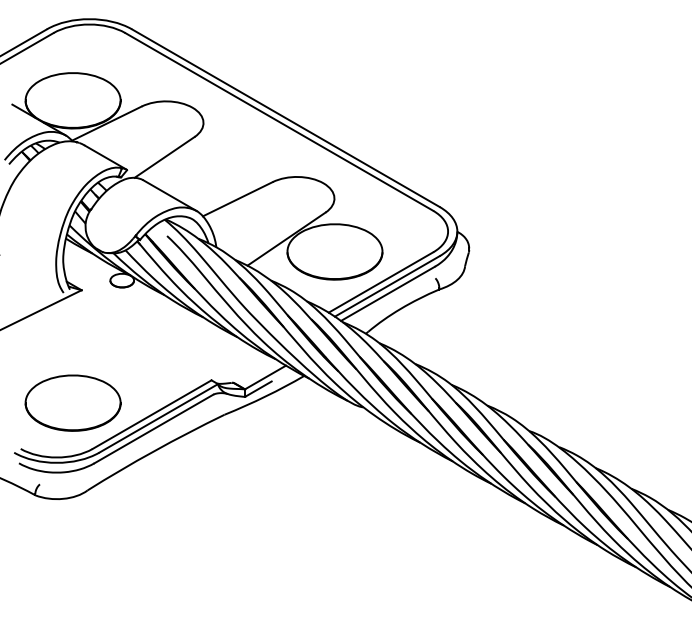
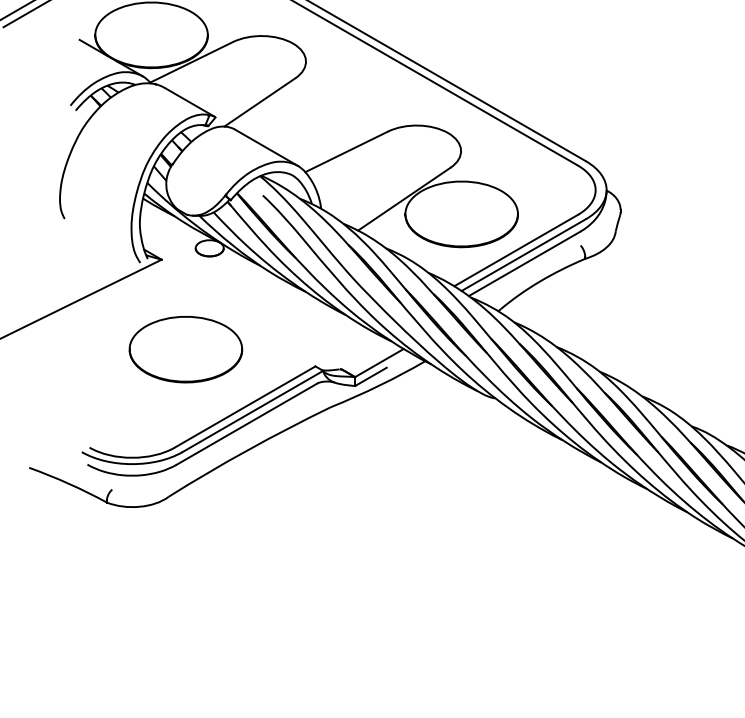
part: (72, 402) -> (185, 348), moved

